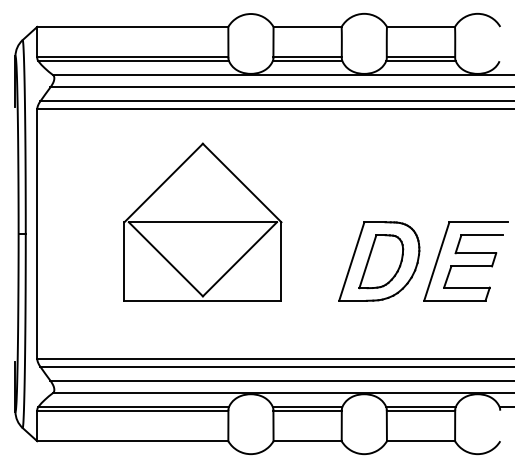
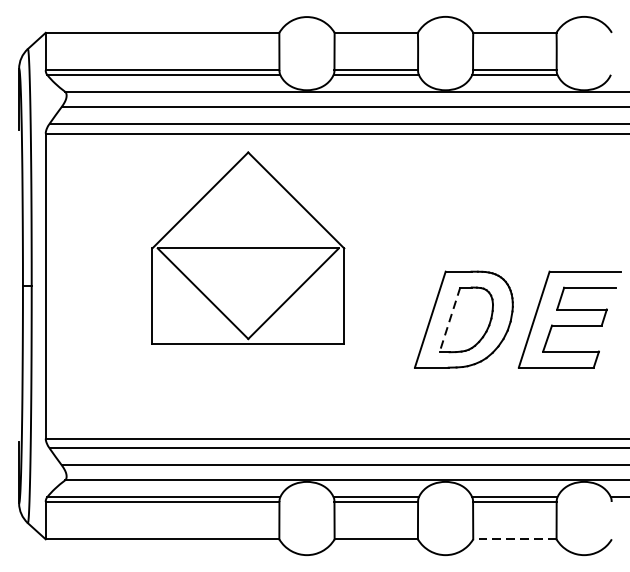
part: (202, 221) -> (247, 247), moved
line: (367, 261) -> (449, 319), solid -> dashed
line: (420, 441) -> (514, 539), solid -> dashed

